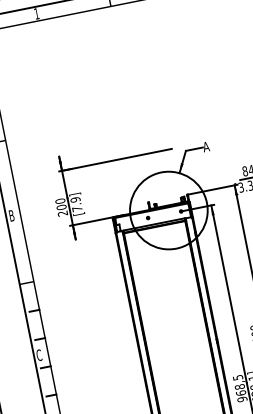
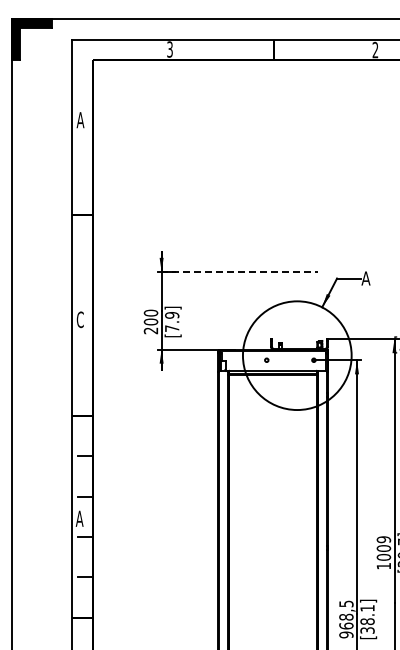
text: (36, 13) -> (169, 49), 1 -> 3
line: (116, 159) -> (239, 271), solid -> dashed
text: (11, 215) -> (79, 319), B -> C
text: (39, 355) -> (79, 518), C -> A

